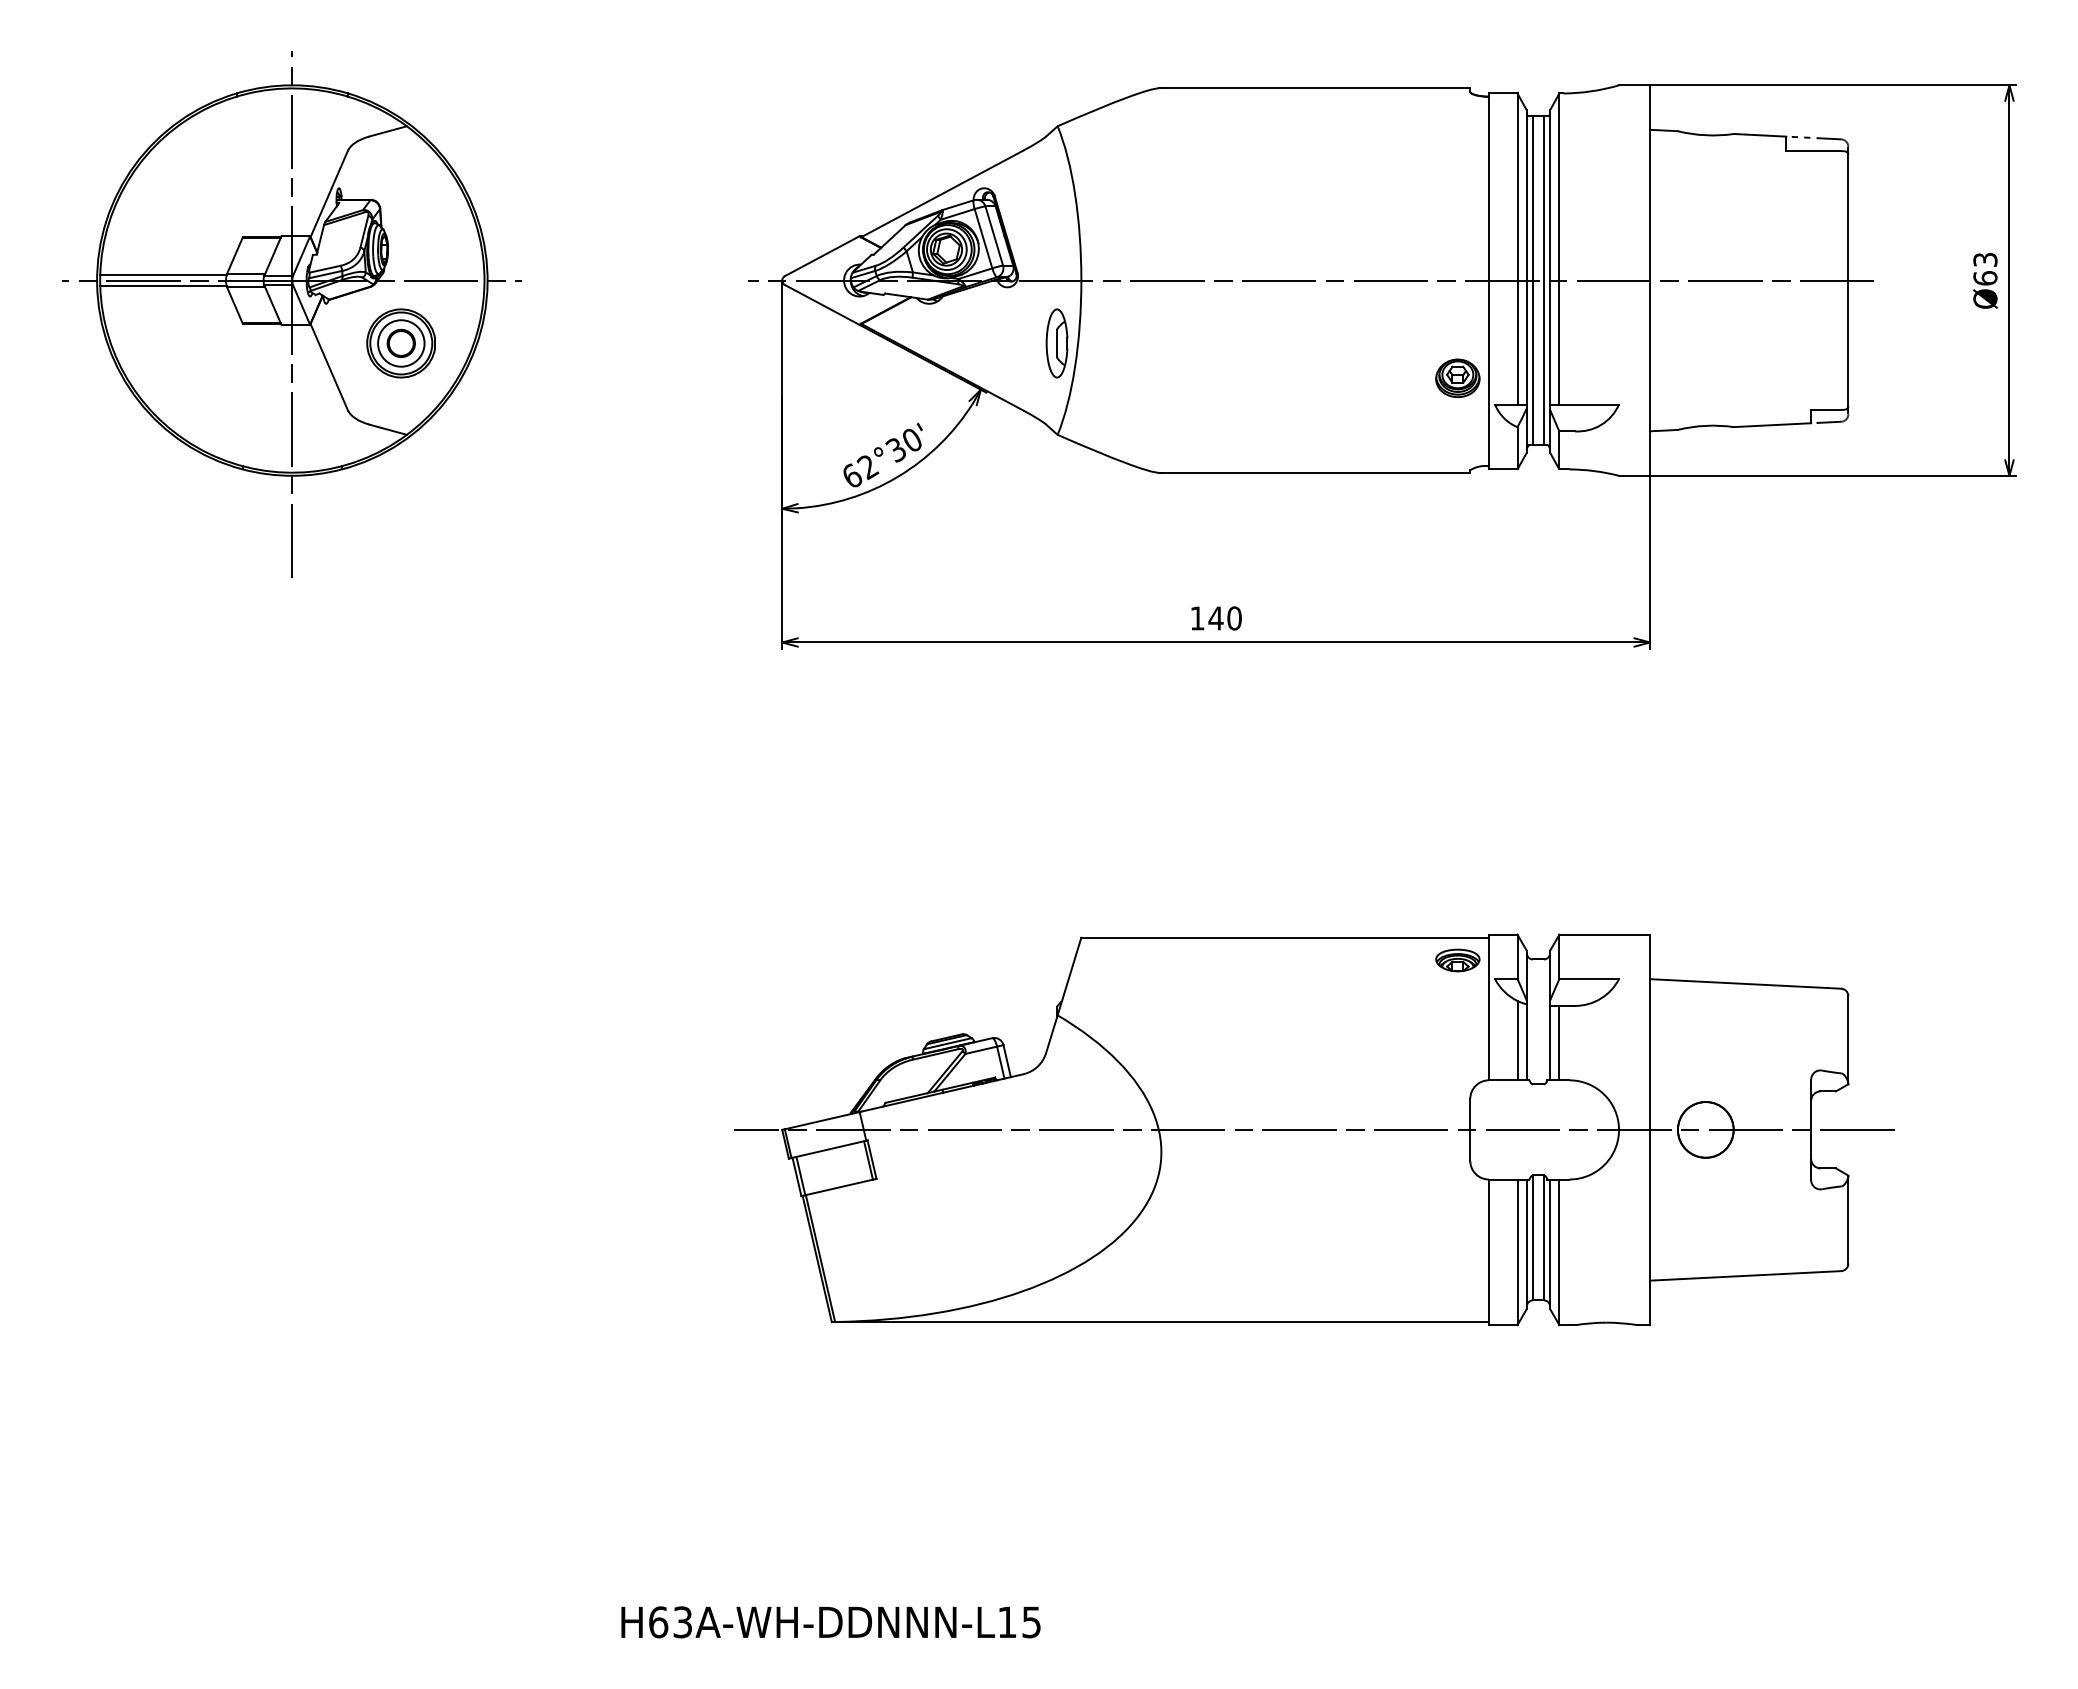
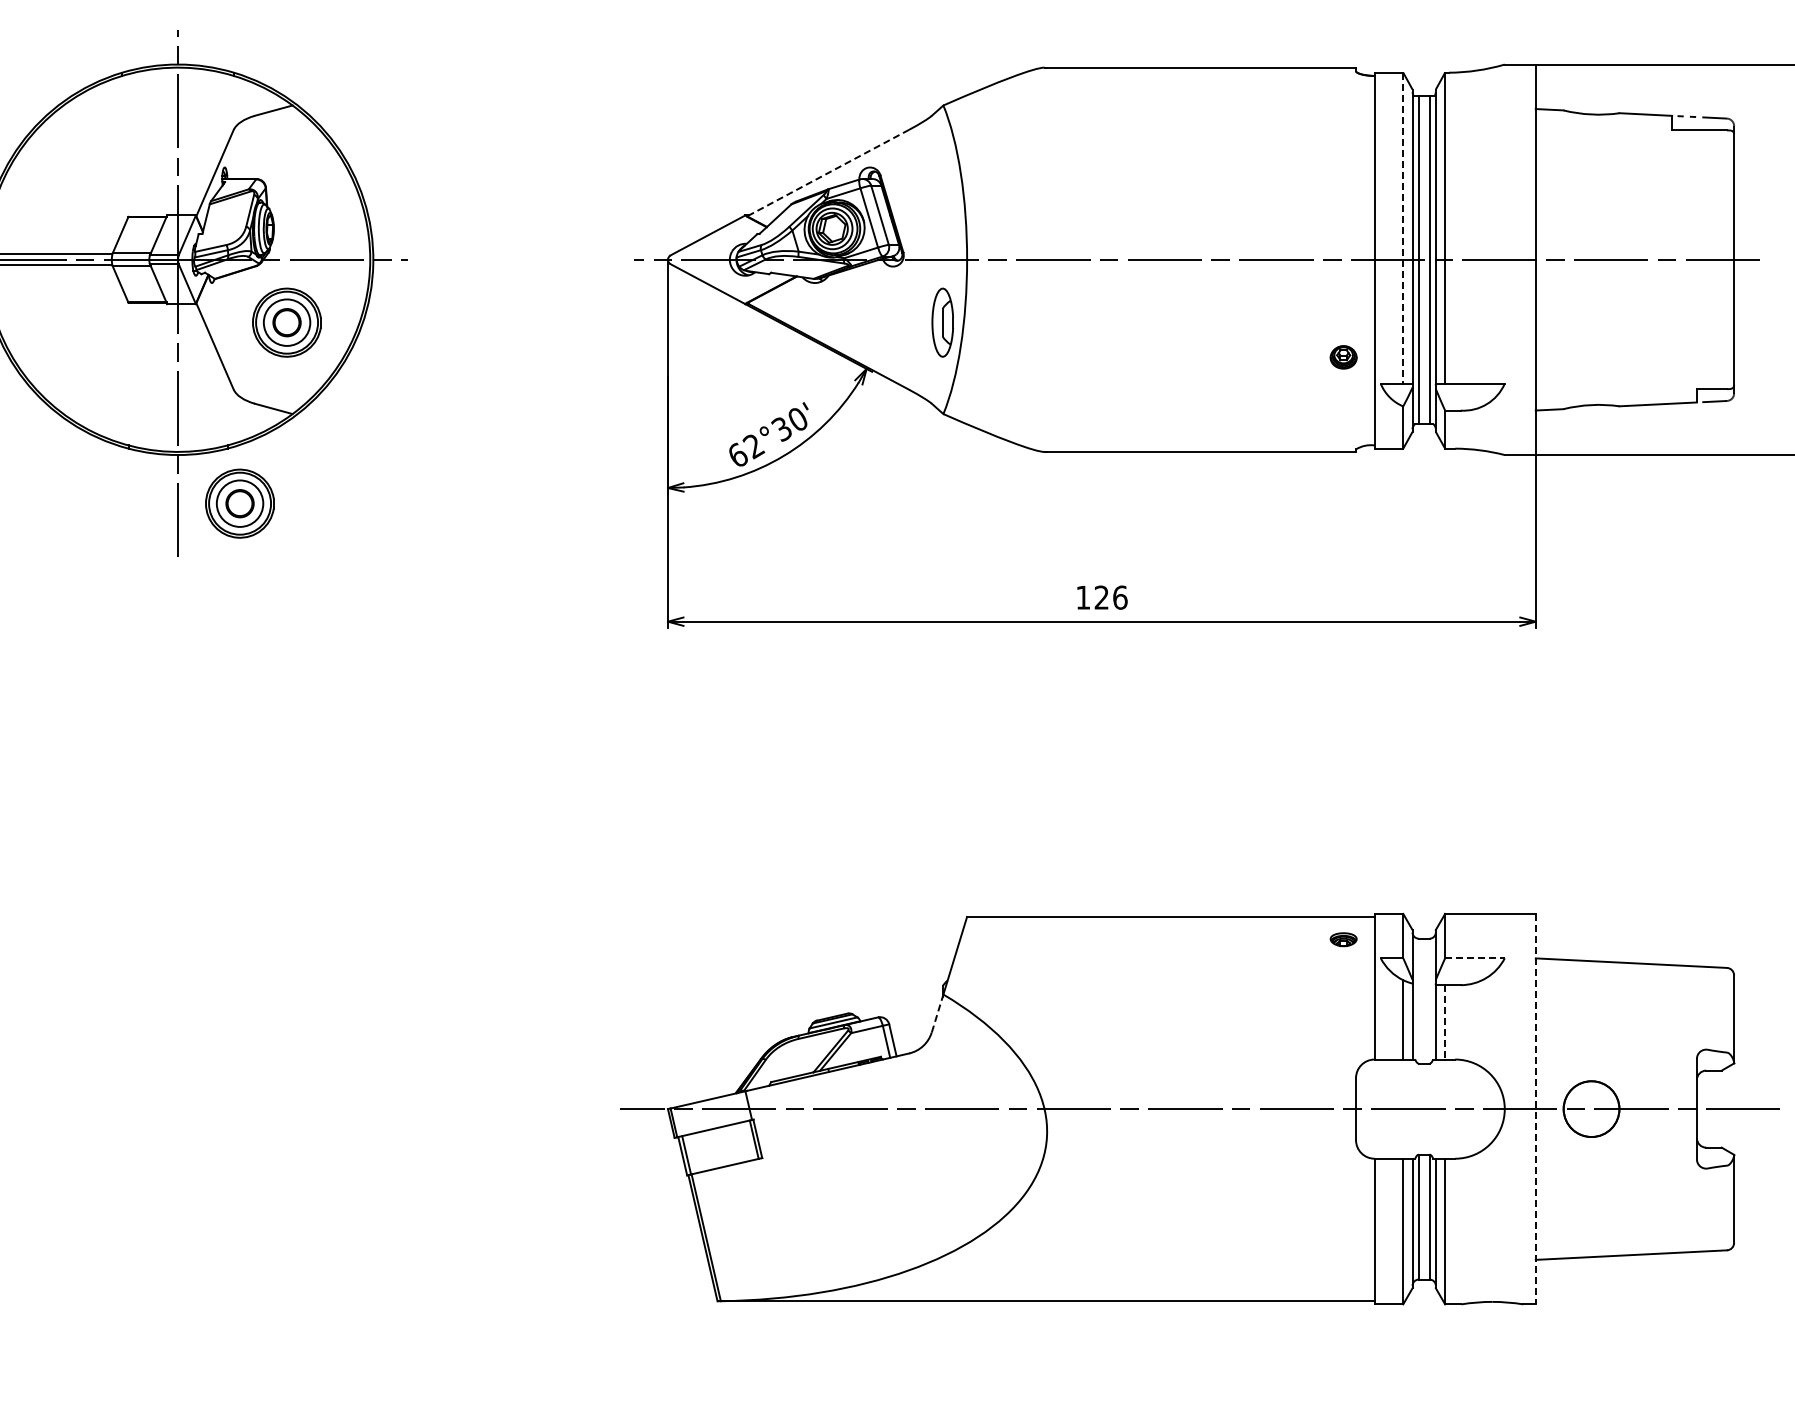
line: (941, 194) -> (827, 173), solid -> dashed
line: (1517, 248) -> (1403, 227), solid -> dashed
part: (1457, 377) -> (1343, 356), size x0.6
part: (353, 524) -> (239, 503), added
text: (1224, 618) -> (1110, 597), 140 -> 126
part: (1457, 960) -> (1343, 939), size x0.6
line: (1589, 979) -> (1475, 958), solid -> dashed
line: (1051, 1034) -> (937, 1013), solid -> dashed
line: (1559, 1043) -> (1445, 1022), solid -> dashed
line: (1650, 1130) -> (1536, 1109), solid -> dashed

